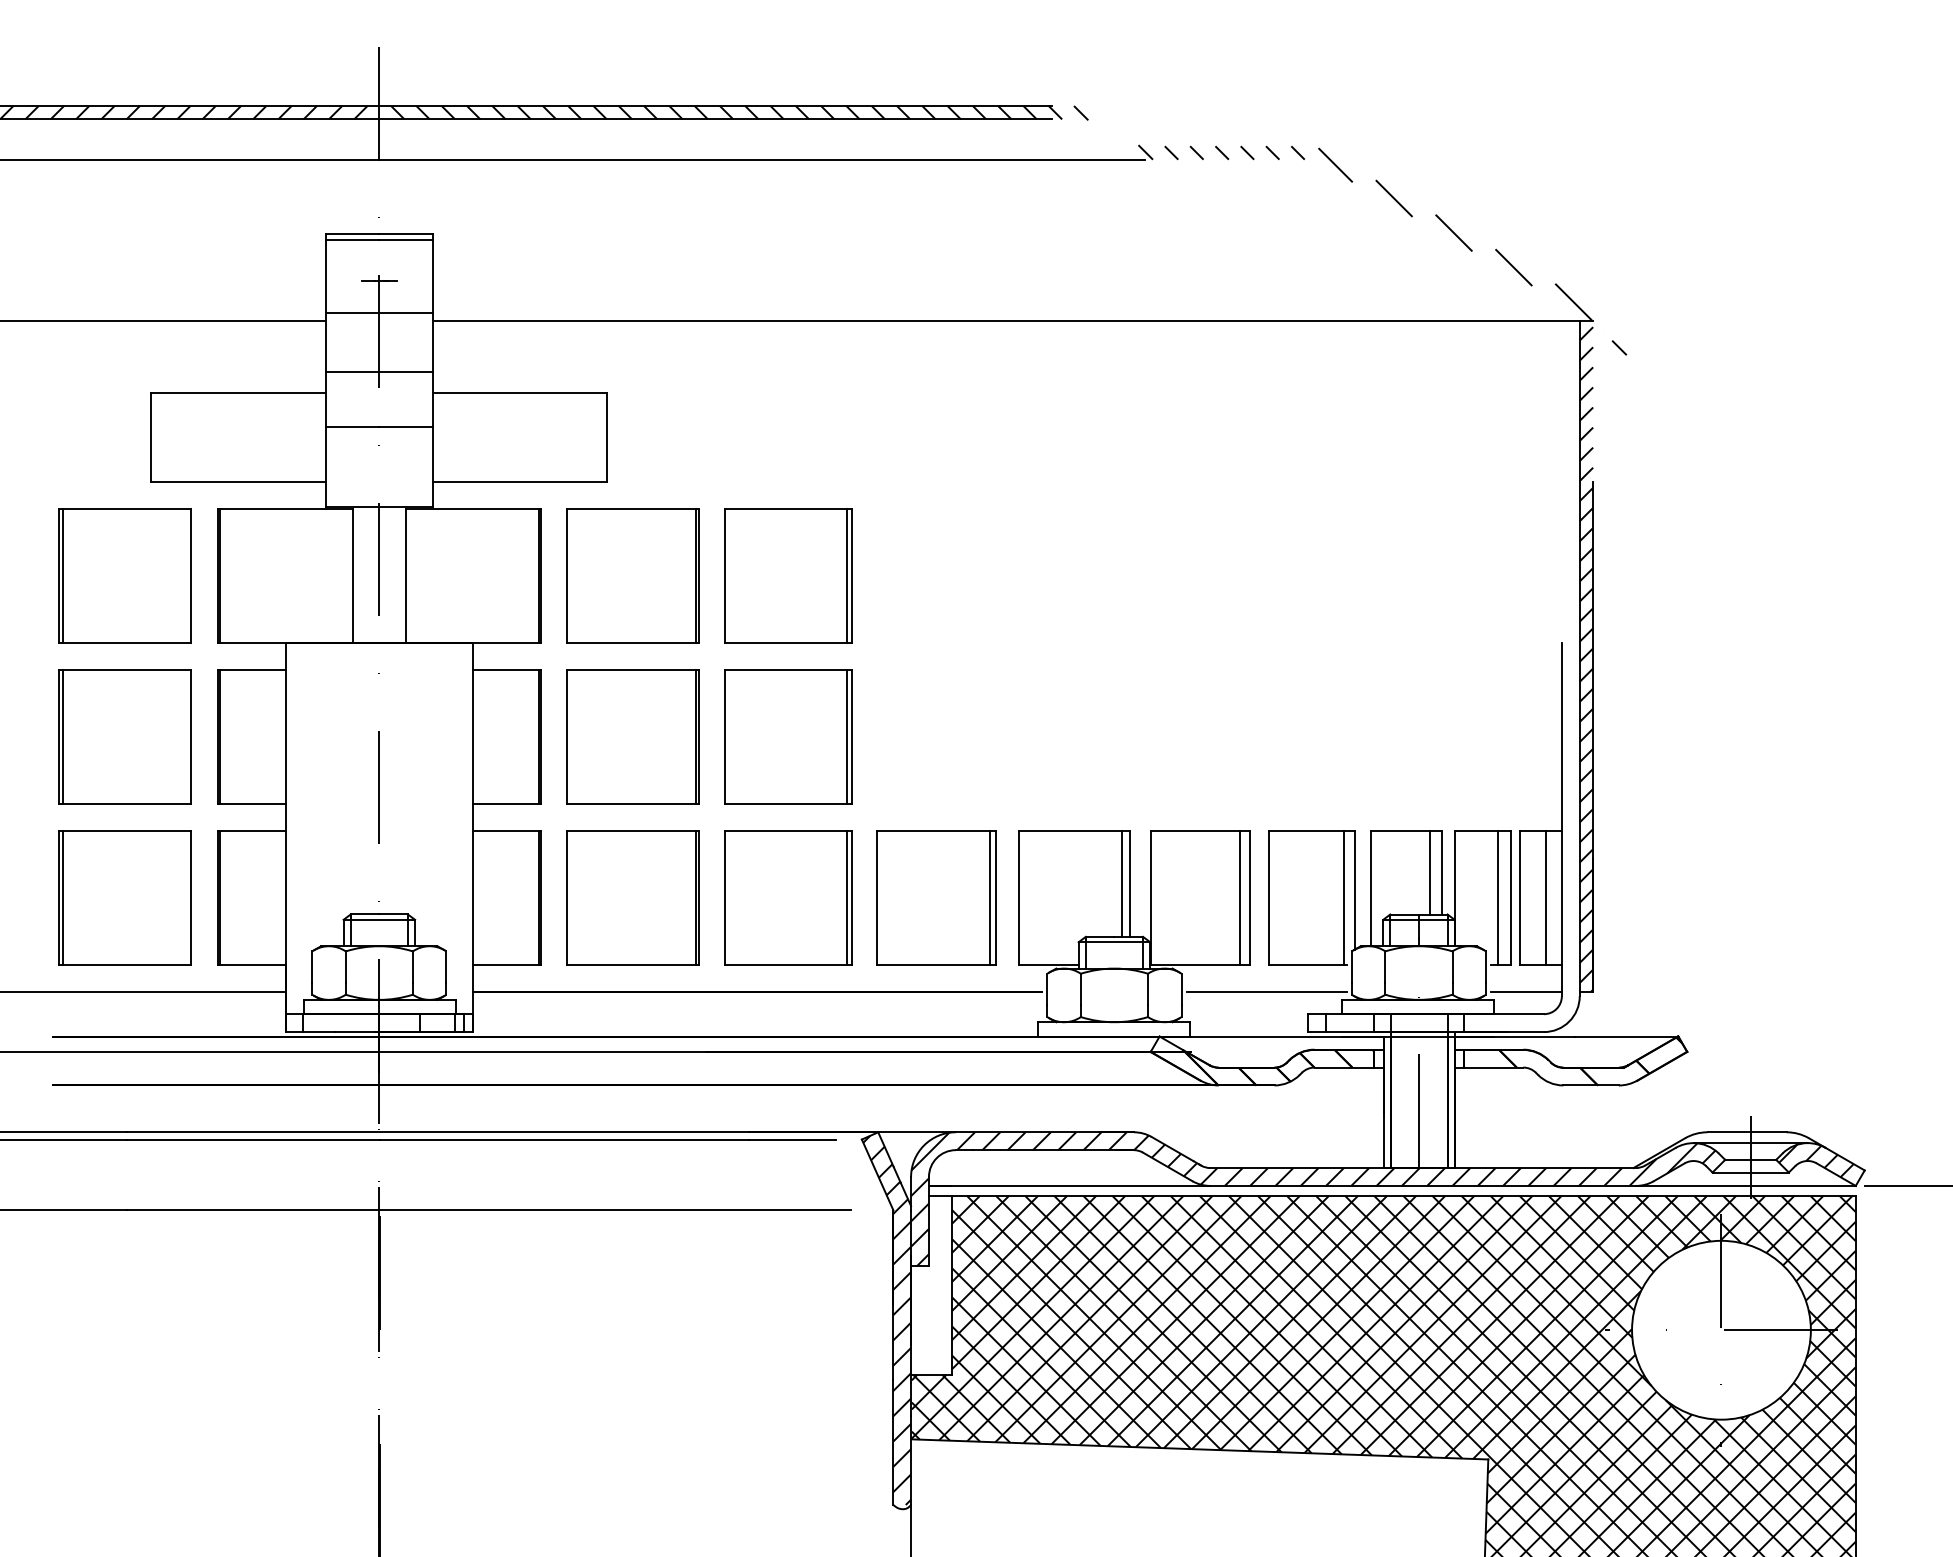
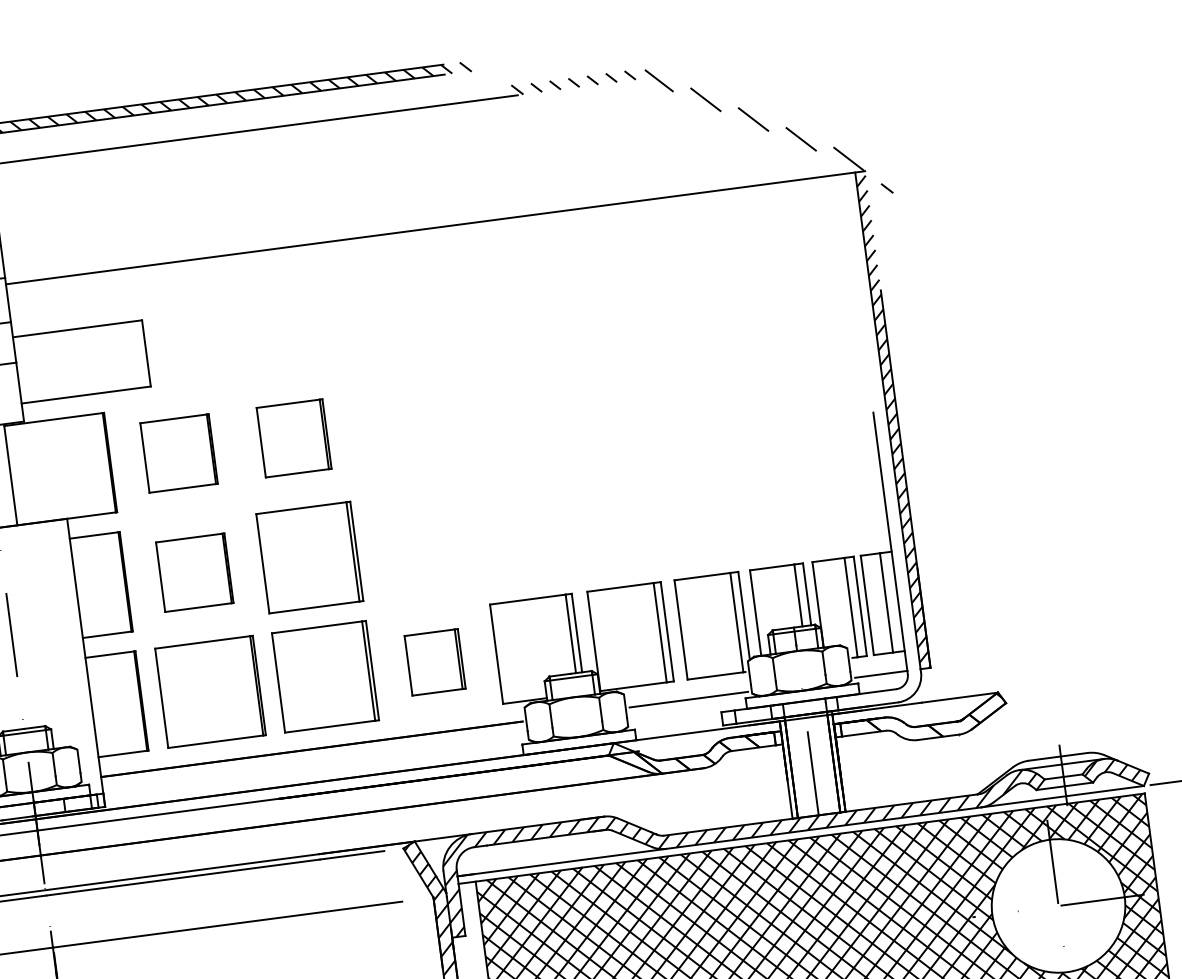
part: (632, 575) -> (178, 453), size x0.7
part: (788, 575) -> (294, 438), size x0.7
part: (632, 736) -> (194, 572), size x0.7
part: (936, 897) -> (435, 662), size x0.6

